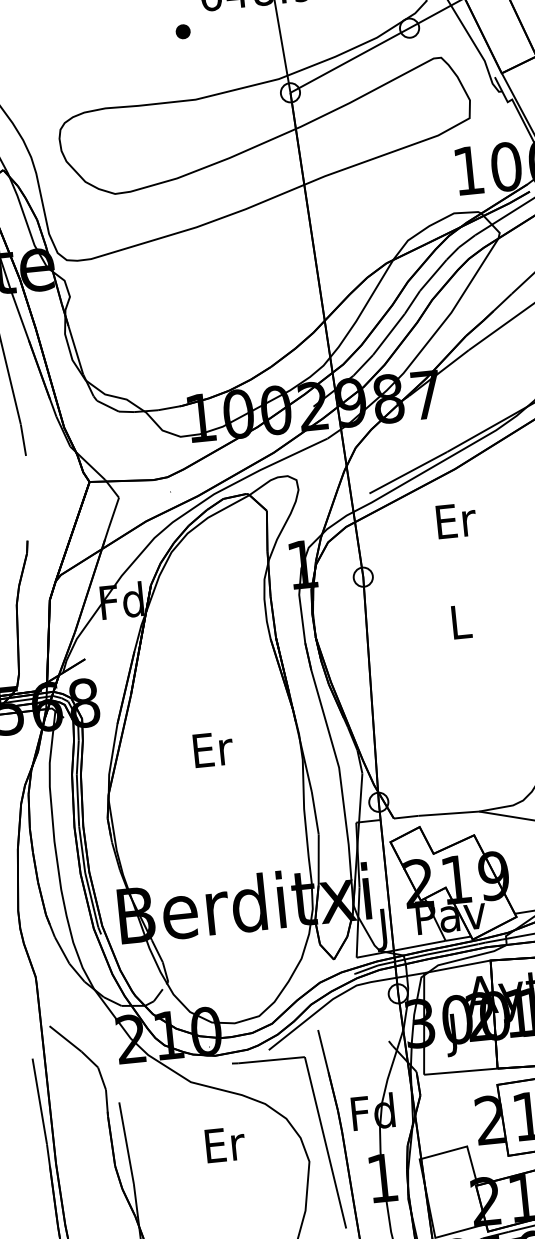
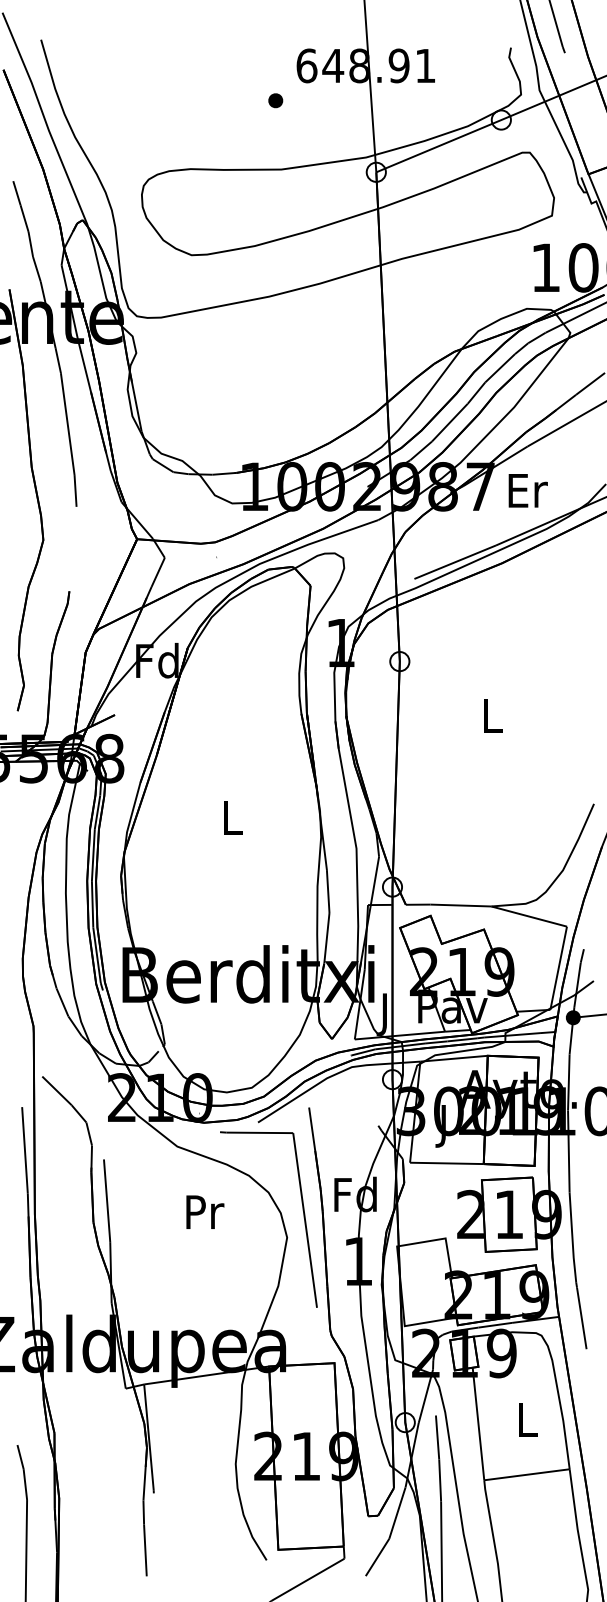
text: (455, 520) -> (527, 490), moved
text: (212, 749) -> (232, 817), Er -> L
text: (224, 1144) -> (204, 1211), Er -> Pr

